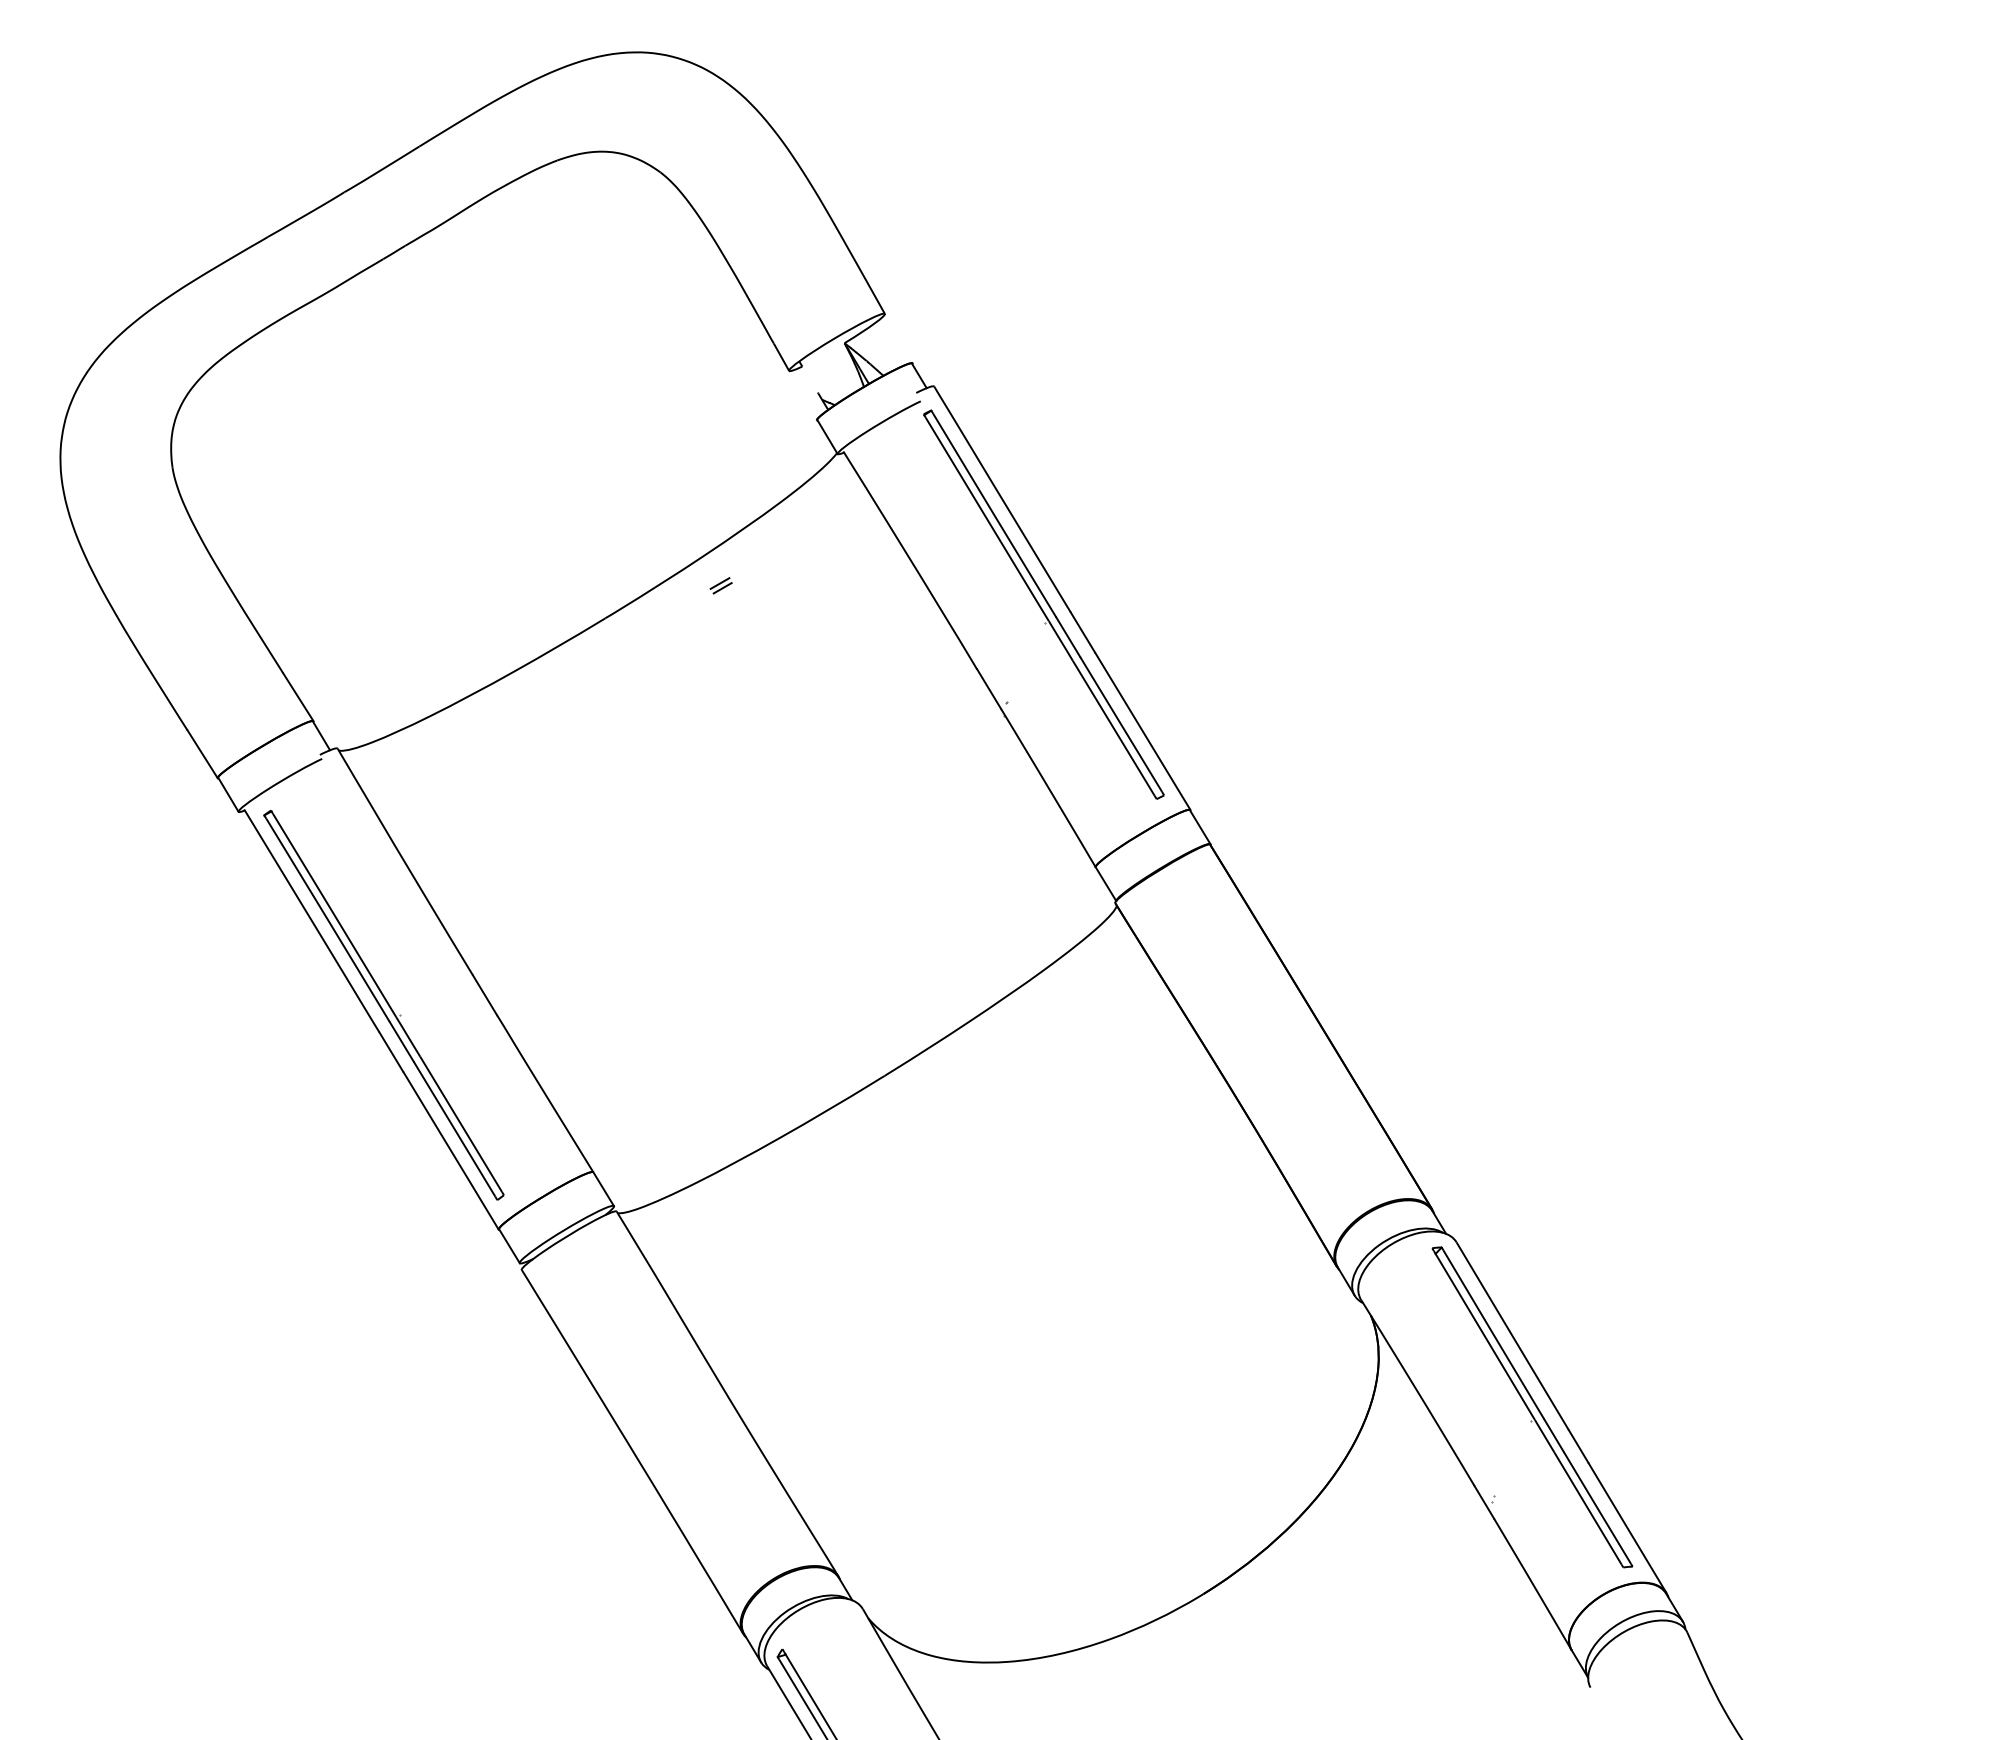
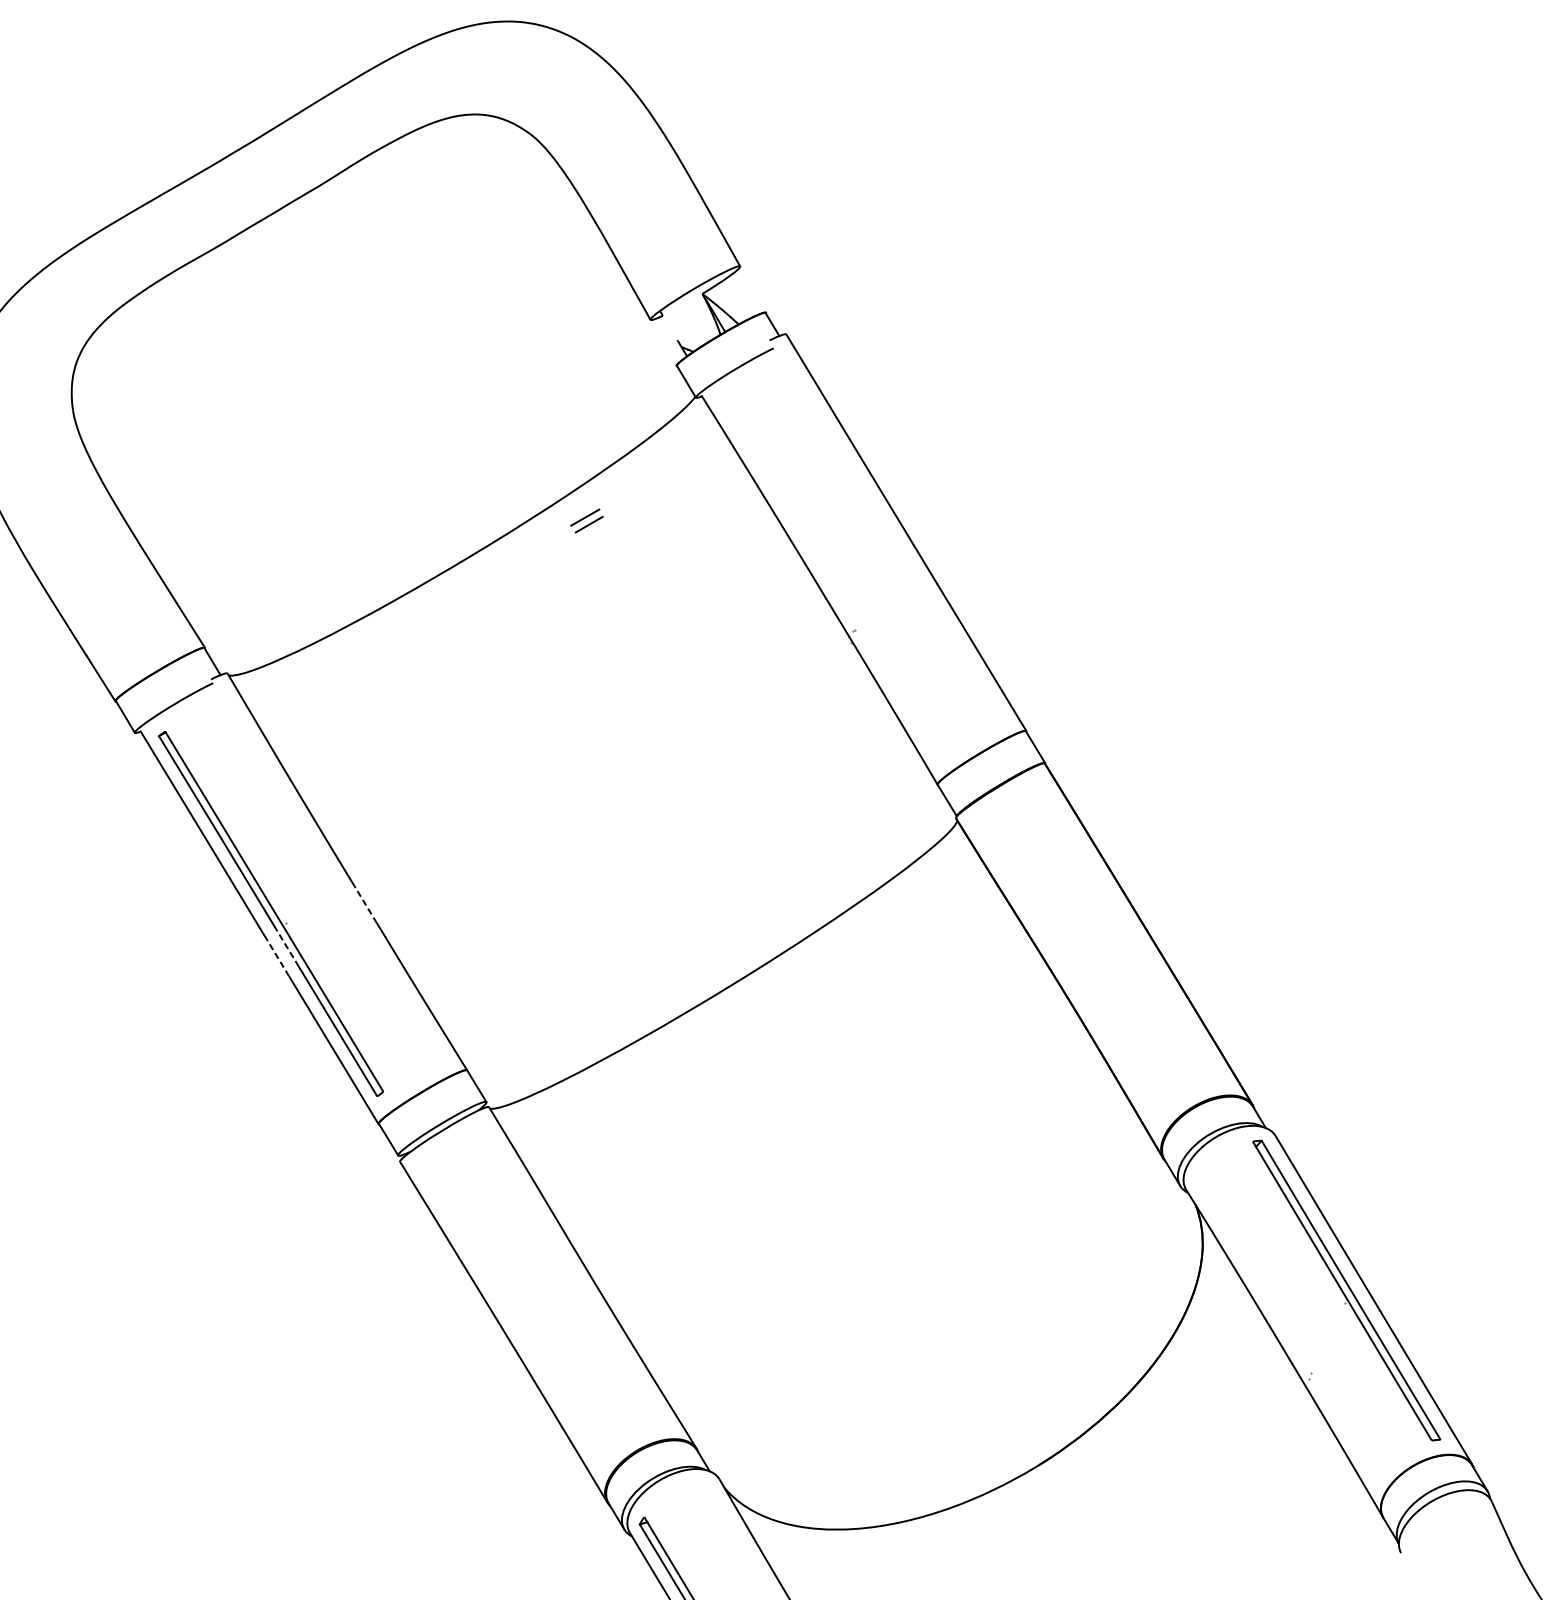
part: (720, 585) -> (586, 520), size x1.6
part: (1043, 604) -> (888, 538), removed
line: (484, 994) -> (365, 903), solid -> dashed
line: (401, 1041) -> (287, 947), solid -> dashed
line: (391, 1051) -> (278, 957), solid -> dashed

